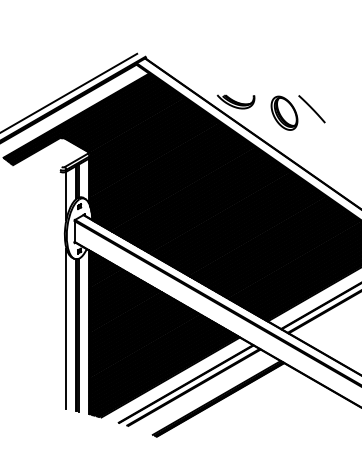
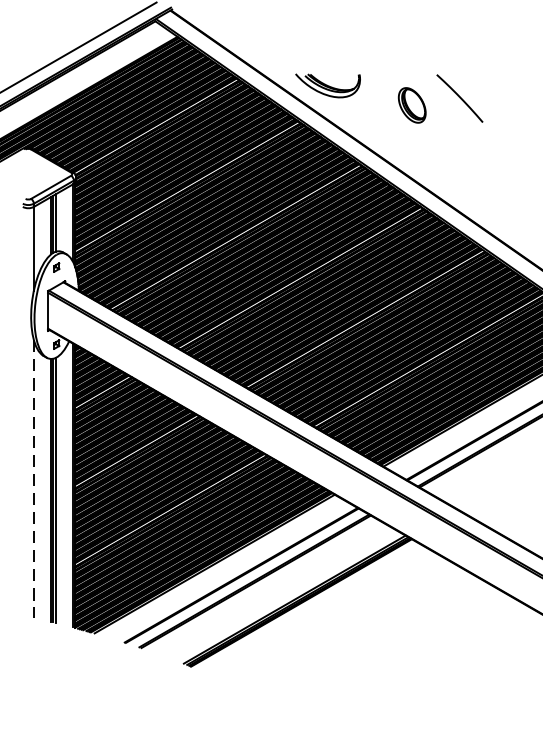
part: (284, 112) -> (412, 104), size x0.6
line: (66, 329) -> (33, 480), solid -> dashed

